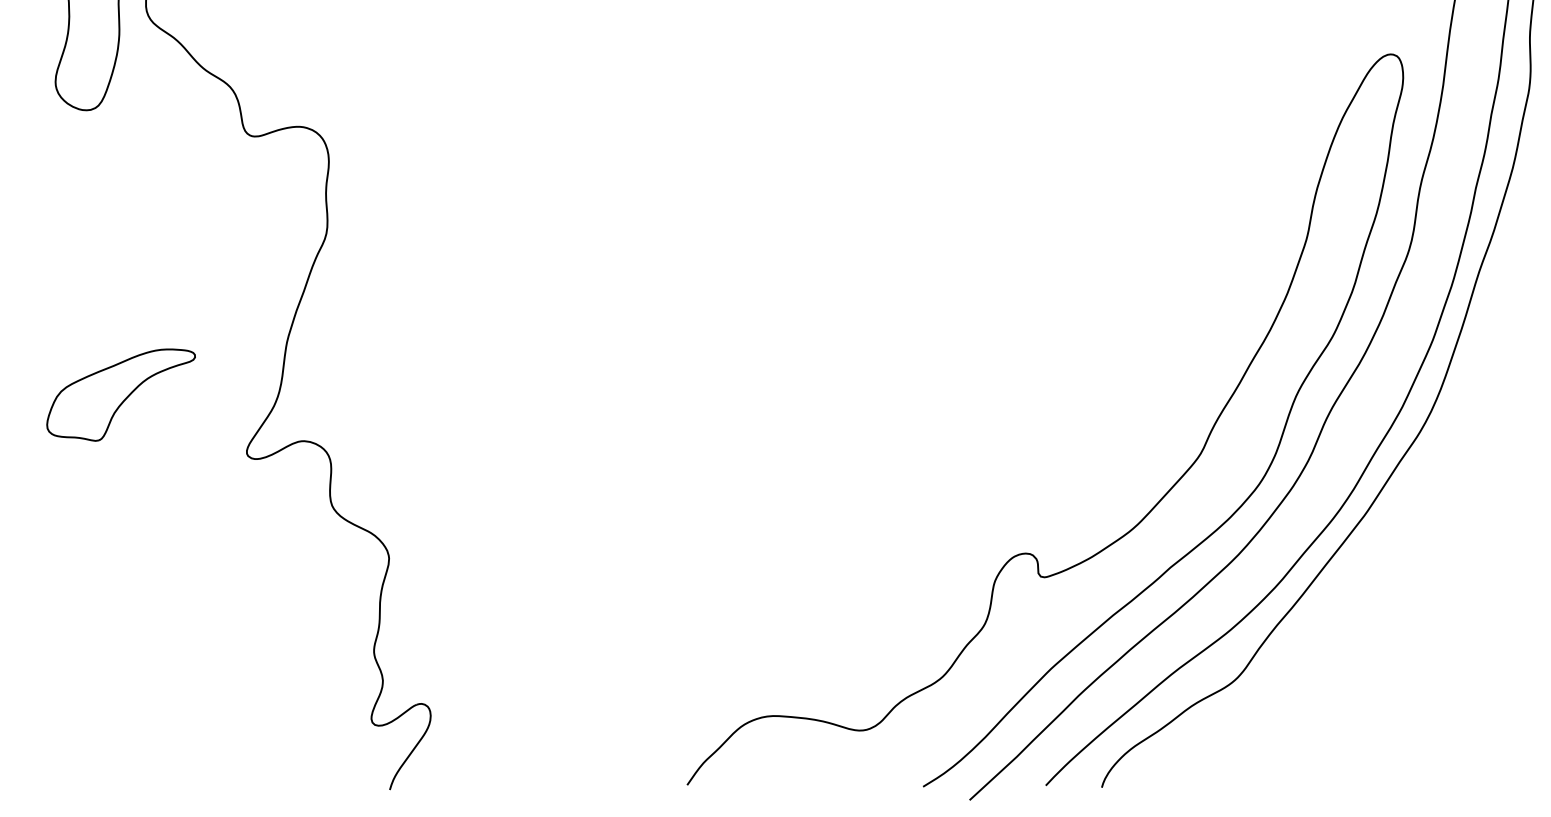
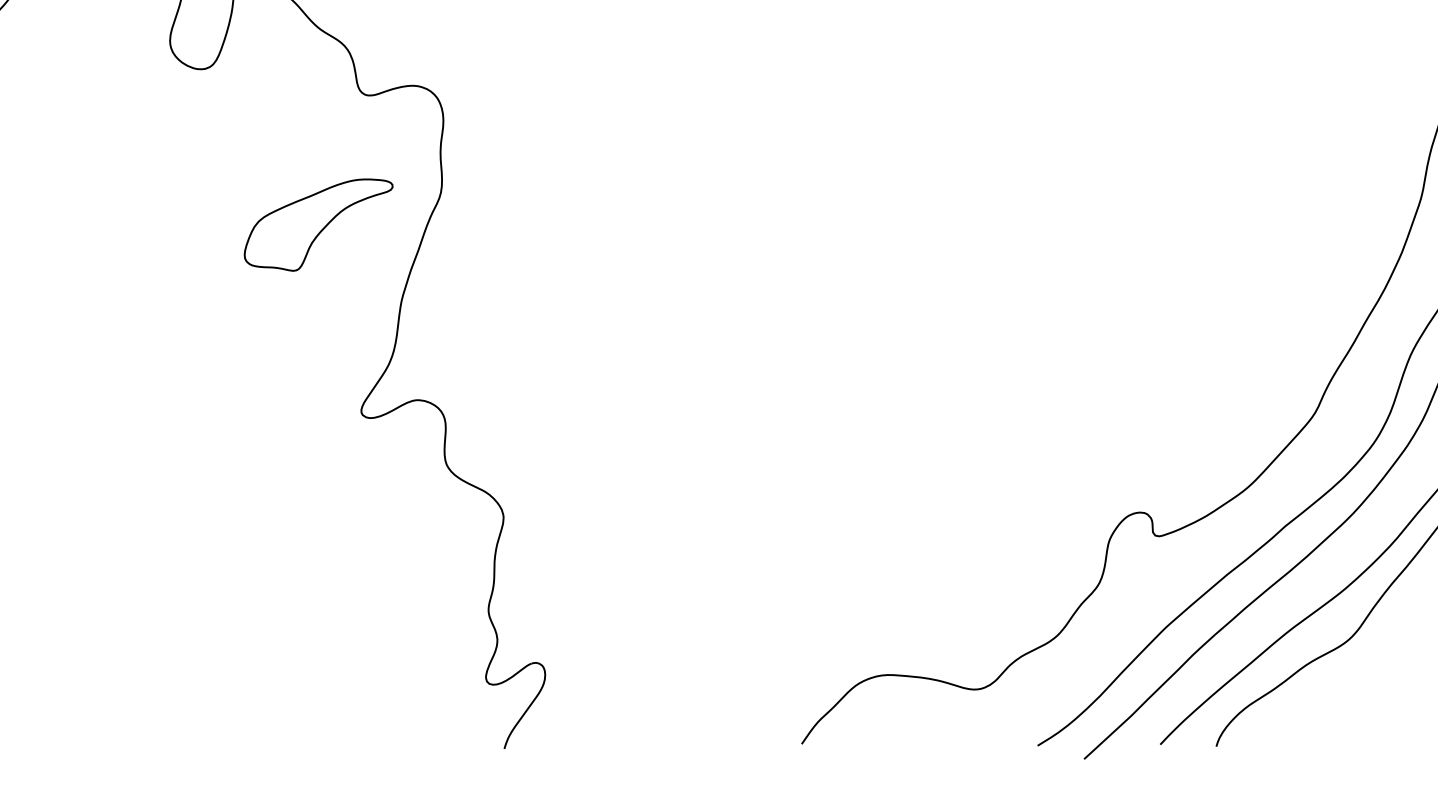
part: (120, 394) -> (318, 224), moved

